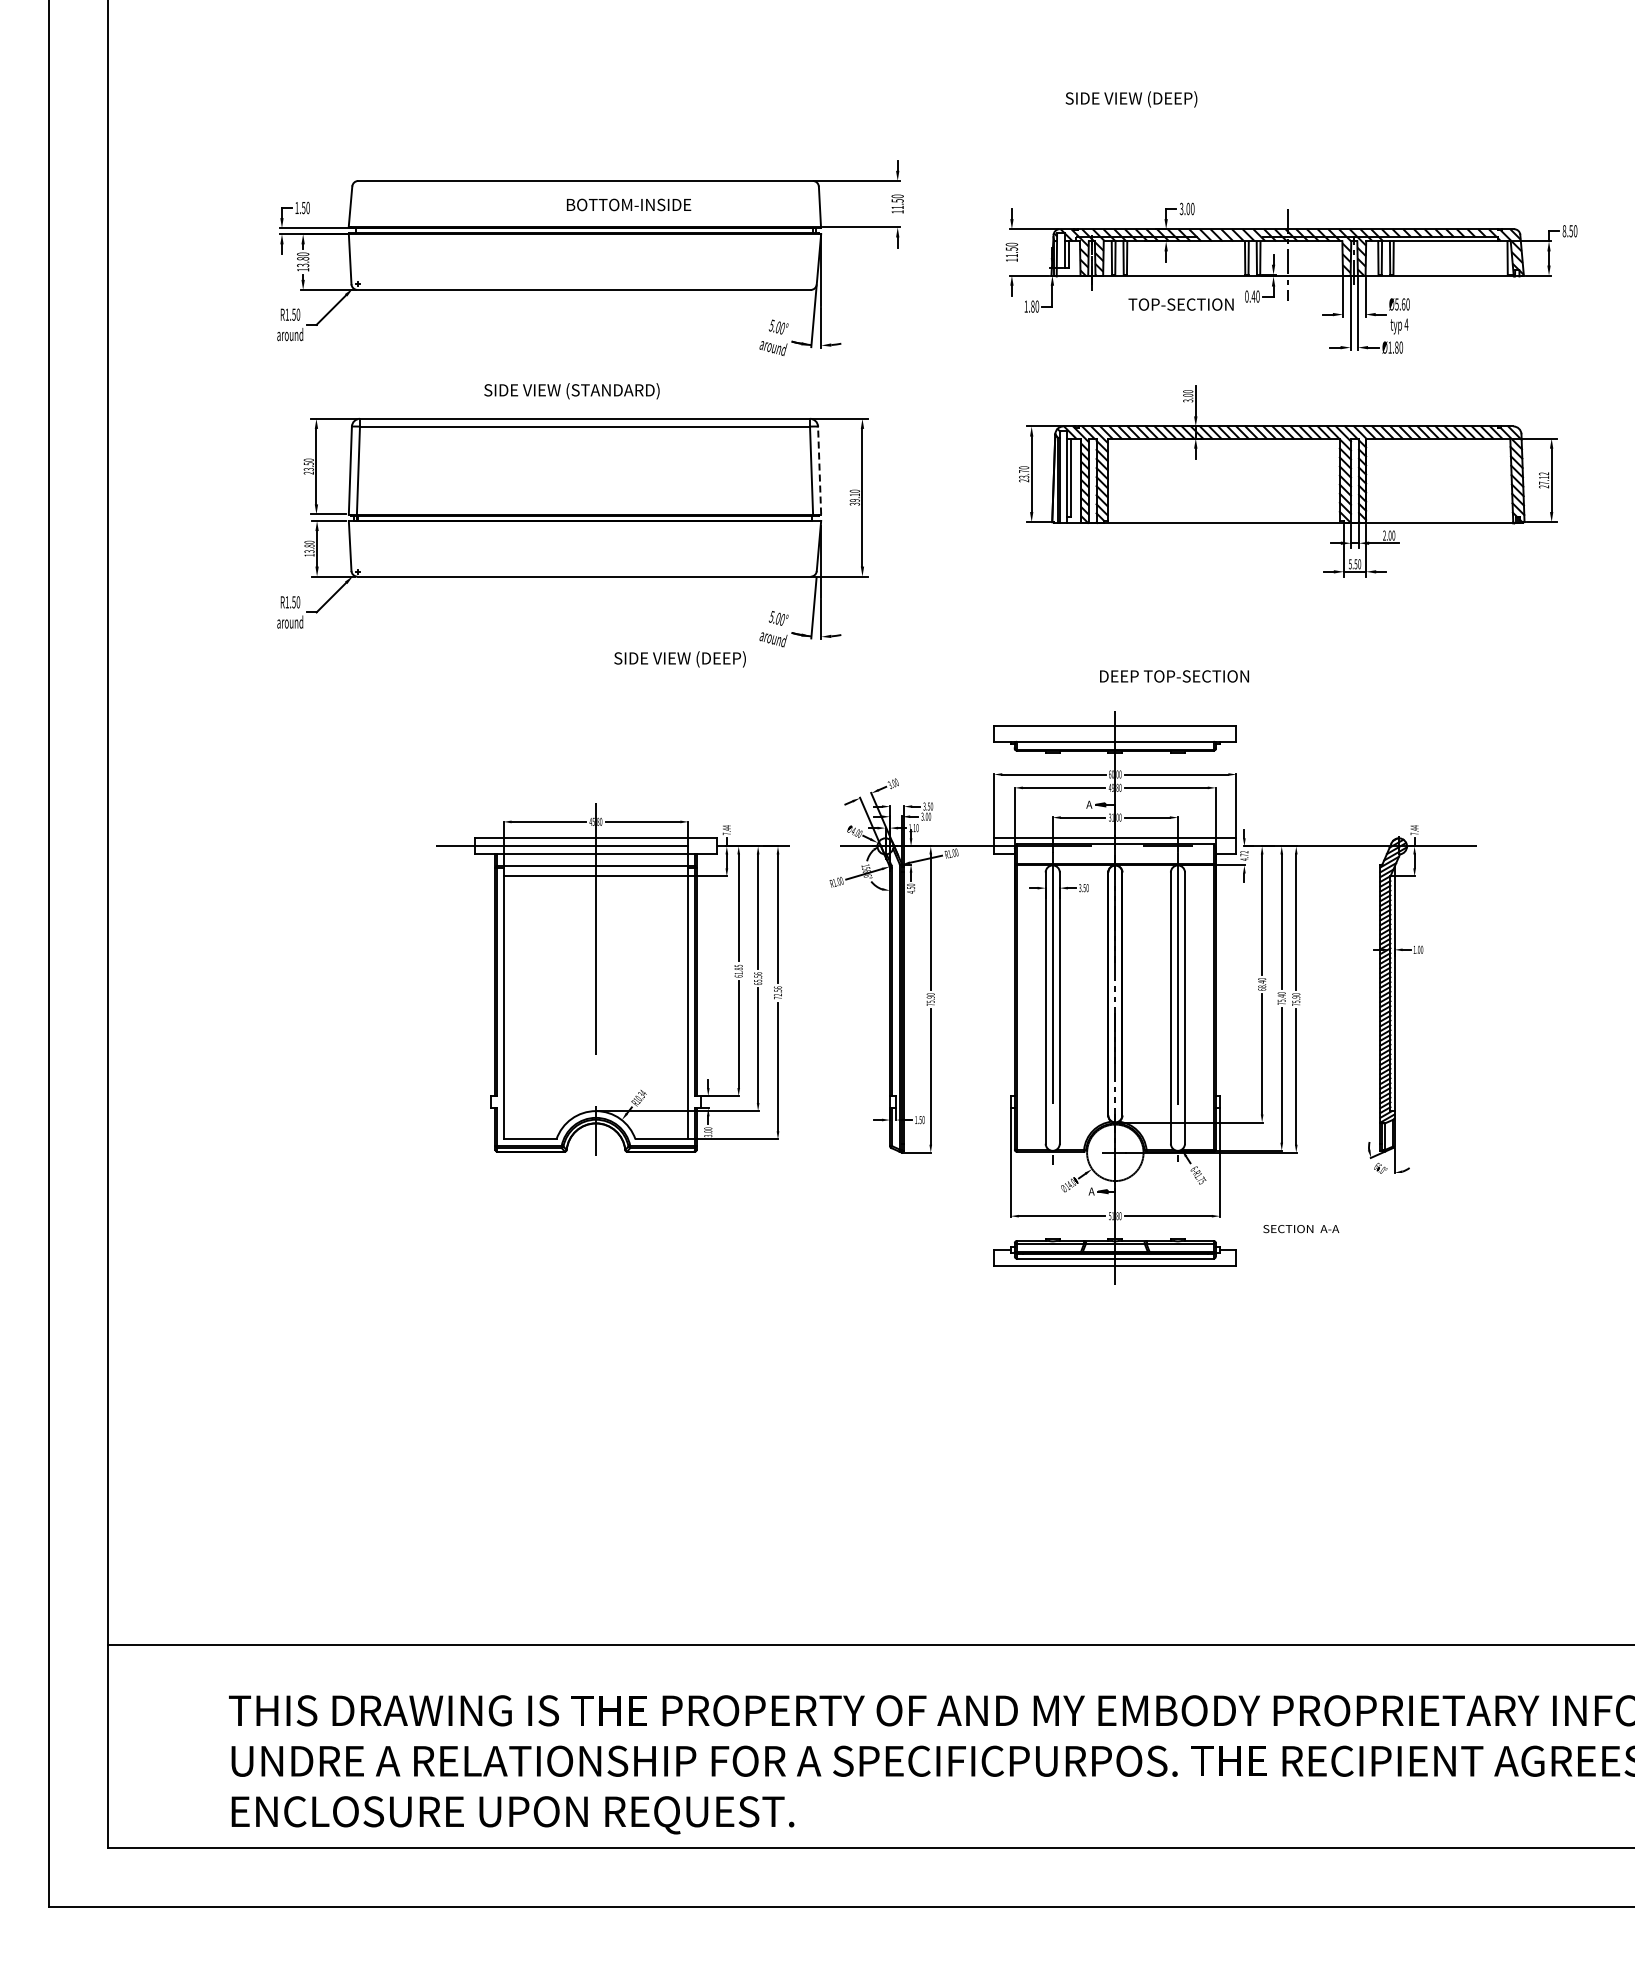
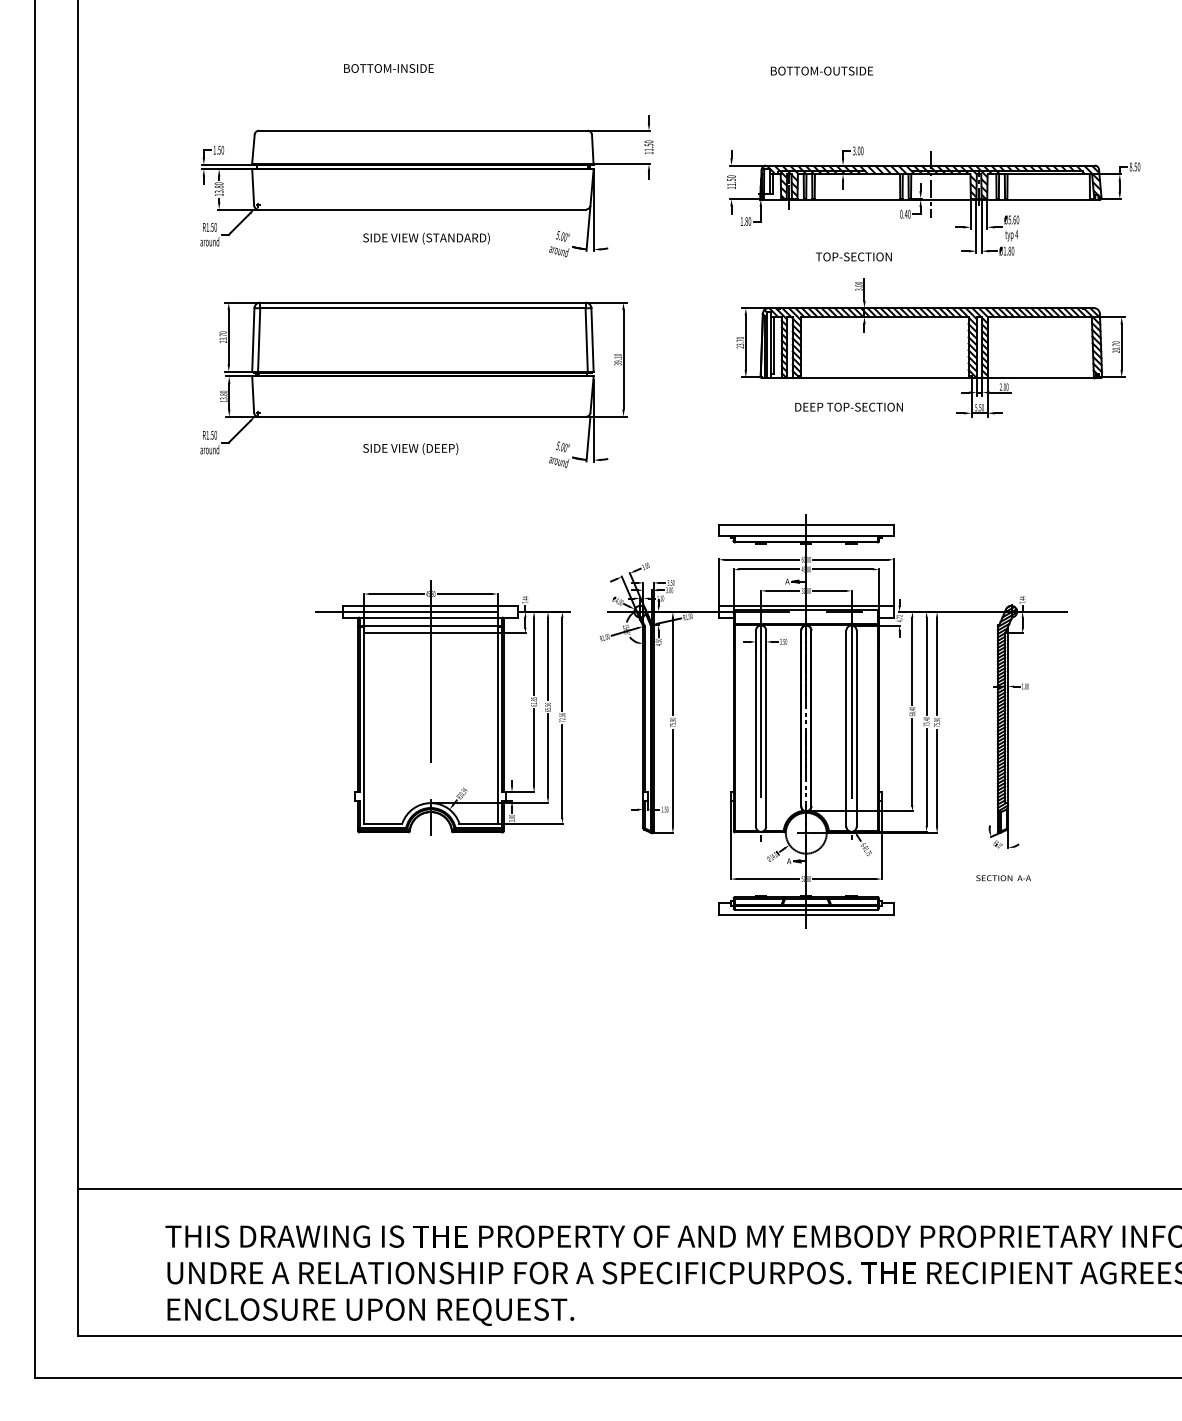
text: (1136, 99) -> (821, 71), SIDE VIEW (DEEP) -> BOTTOM-OUTSIDE
text: (629, 204) -> (389, 68), moved
text: (1180, 304) -> (853, 256), moved
text: (571, 391) -> (426, 238), moved
text: (308, 463) -> (223, 334), 23.50 -> 23.70
line: (819, 470) -> (592, 340), dashed -> solid
text: (1544, 478) -> (1116, 345), 27.12 -> 20.70
text: (679, 659) -> (410, 449), moved
text: (1174, 676) -> (849, 407), moved
text: (1301, 1229) -> (1003, 878), moved

